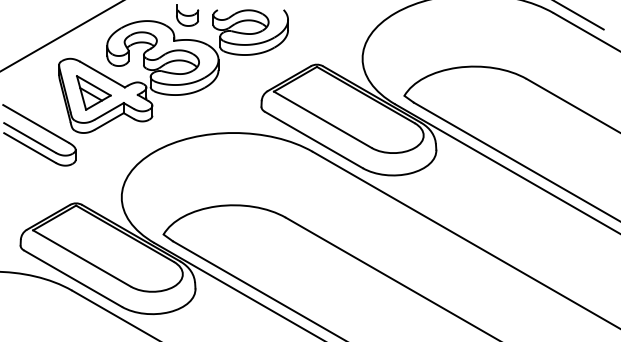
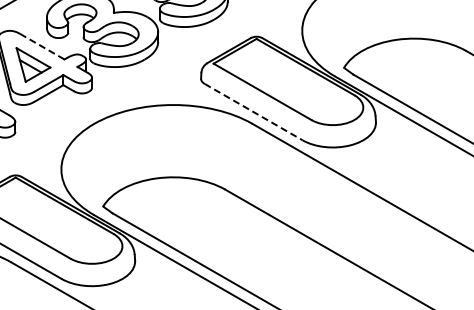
line: (102, 74) -> (42, 46), solid -> dashed
line: (314, 140) -> (254, 112), solid -> dashed

